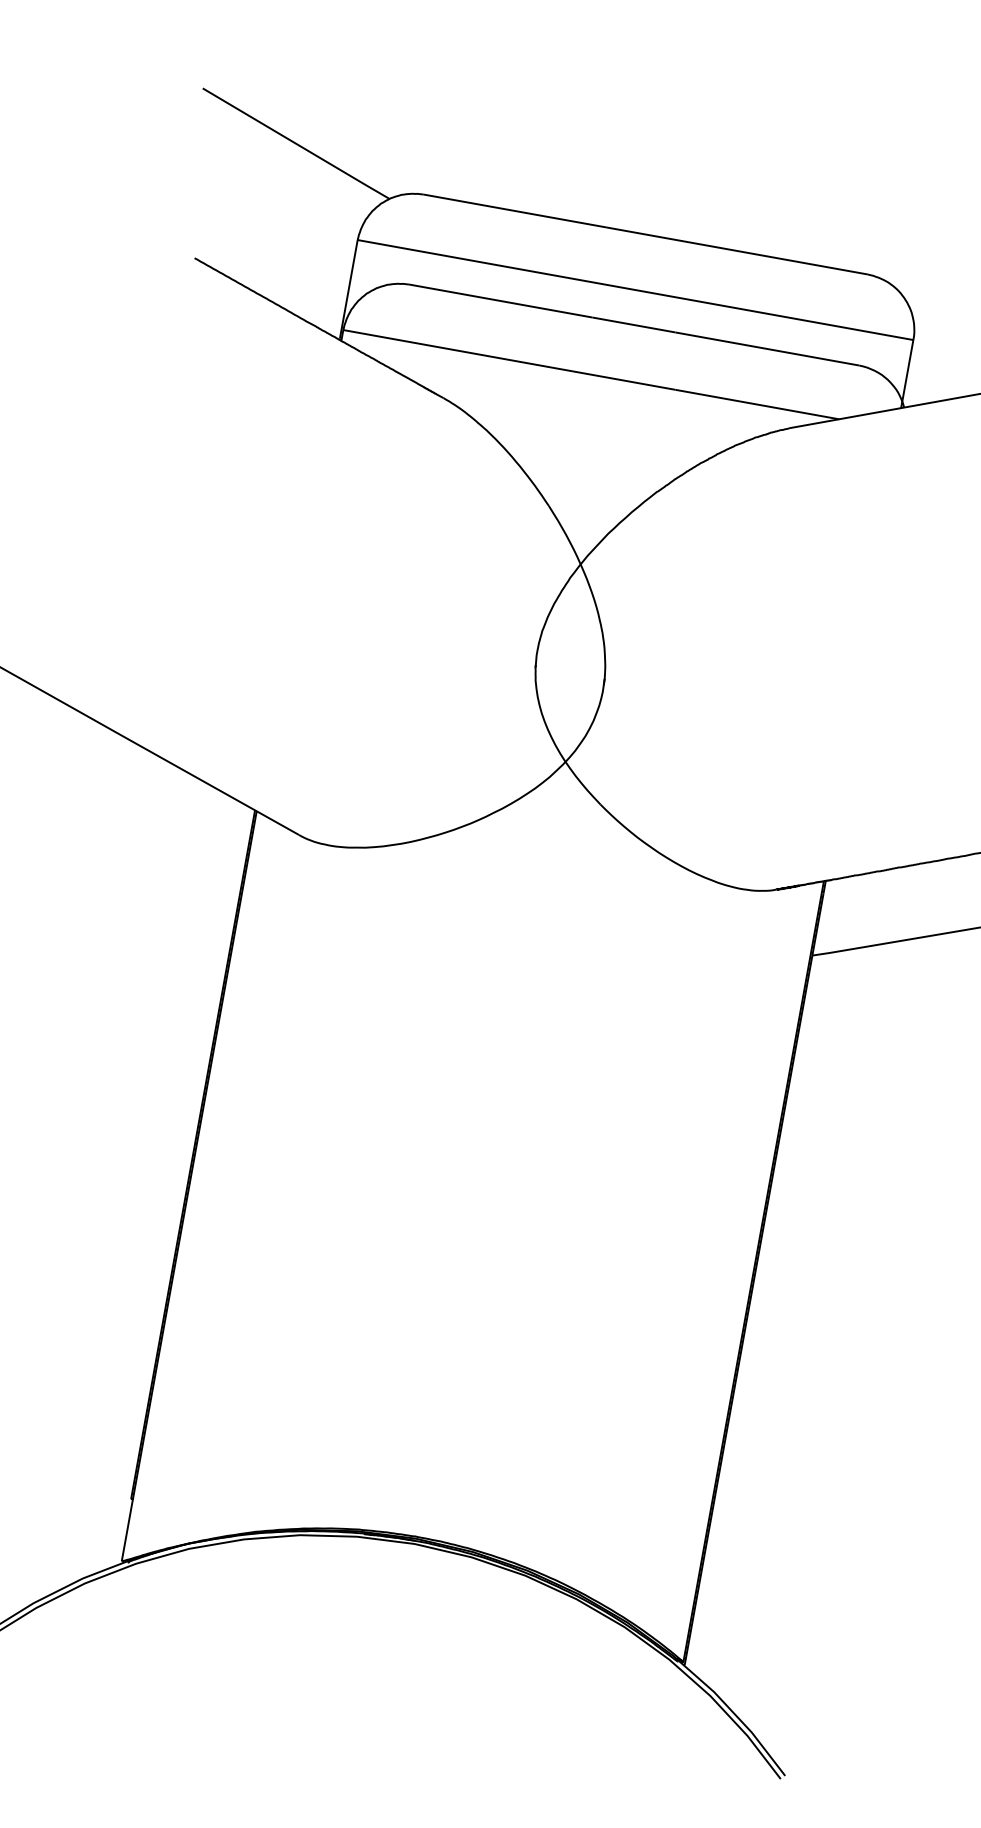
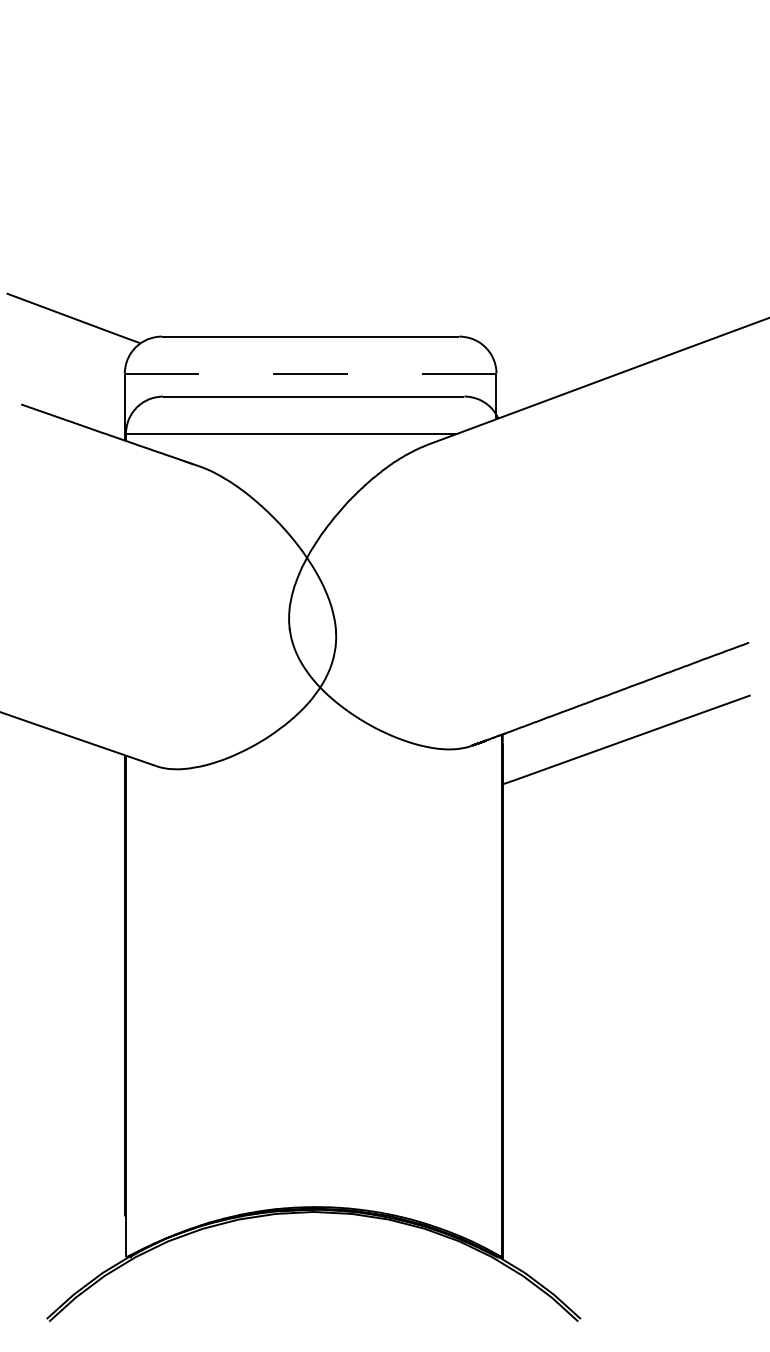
line: (635, 289) -> (310, 373), solid -> dashed

